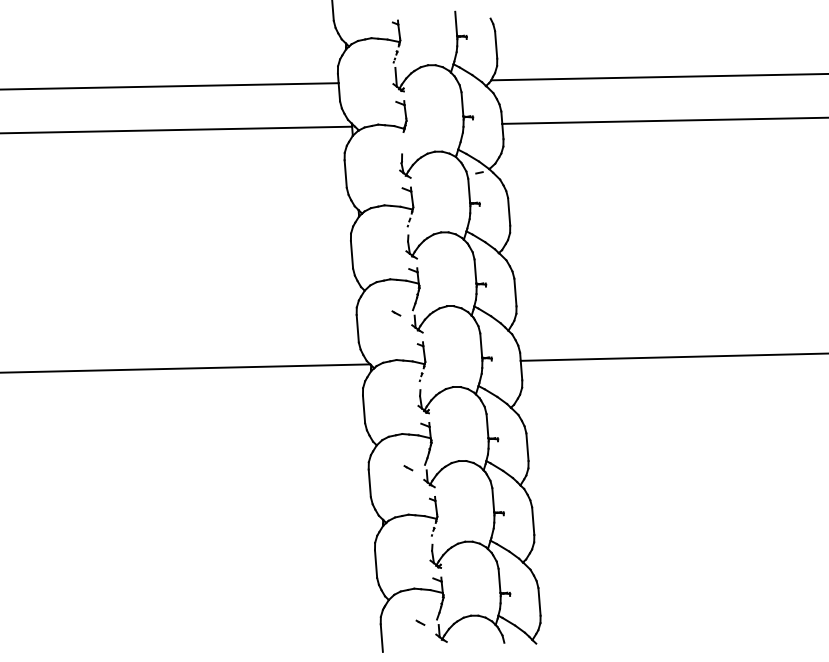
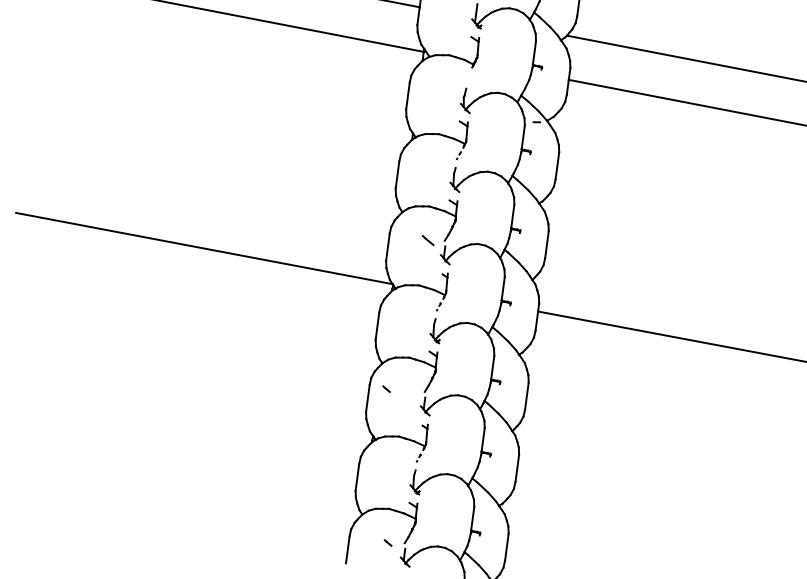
part: (396, 313) -> (428, 240), size x1.6
part: (408, 468) -> (386, 389), moved

